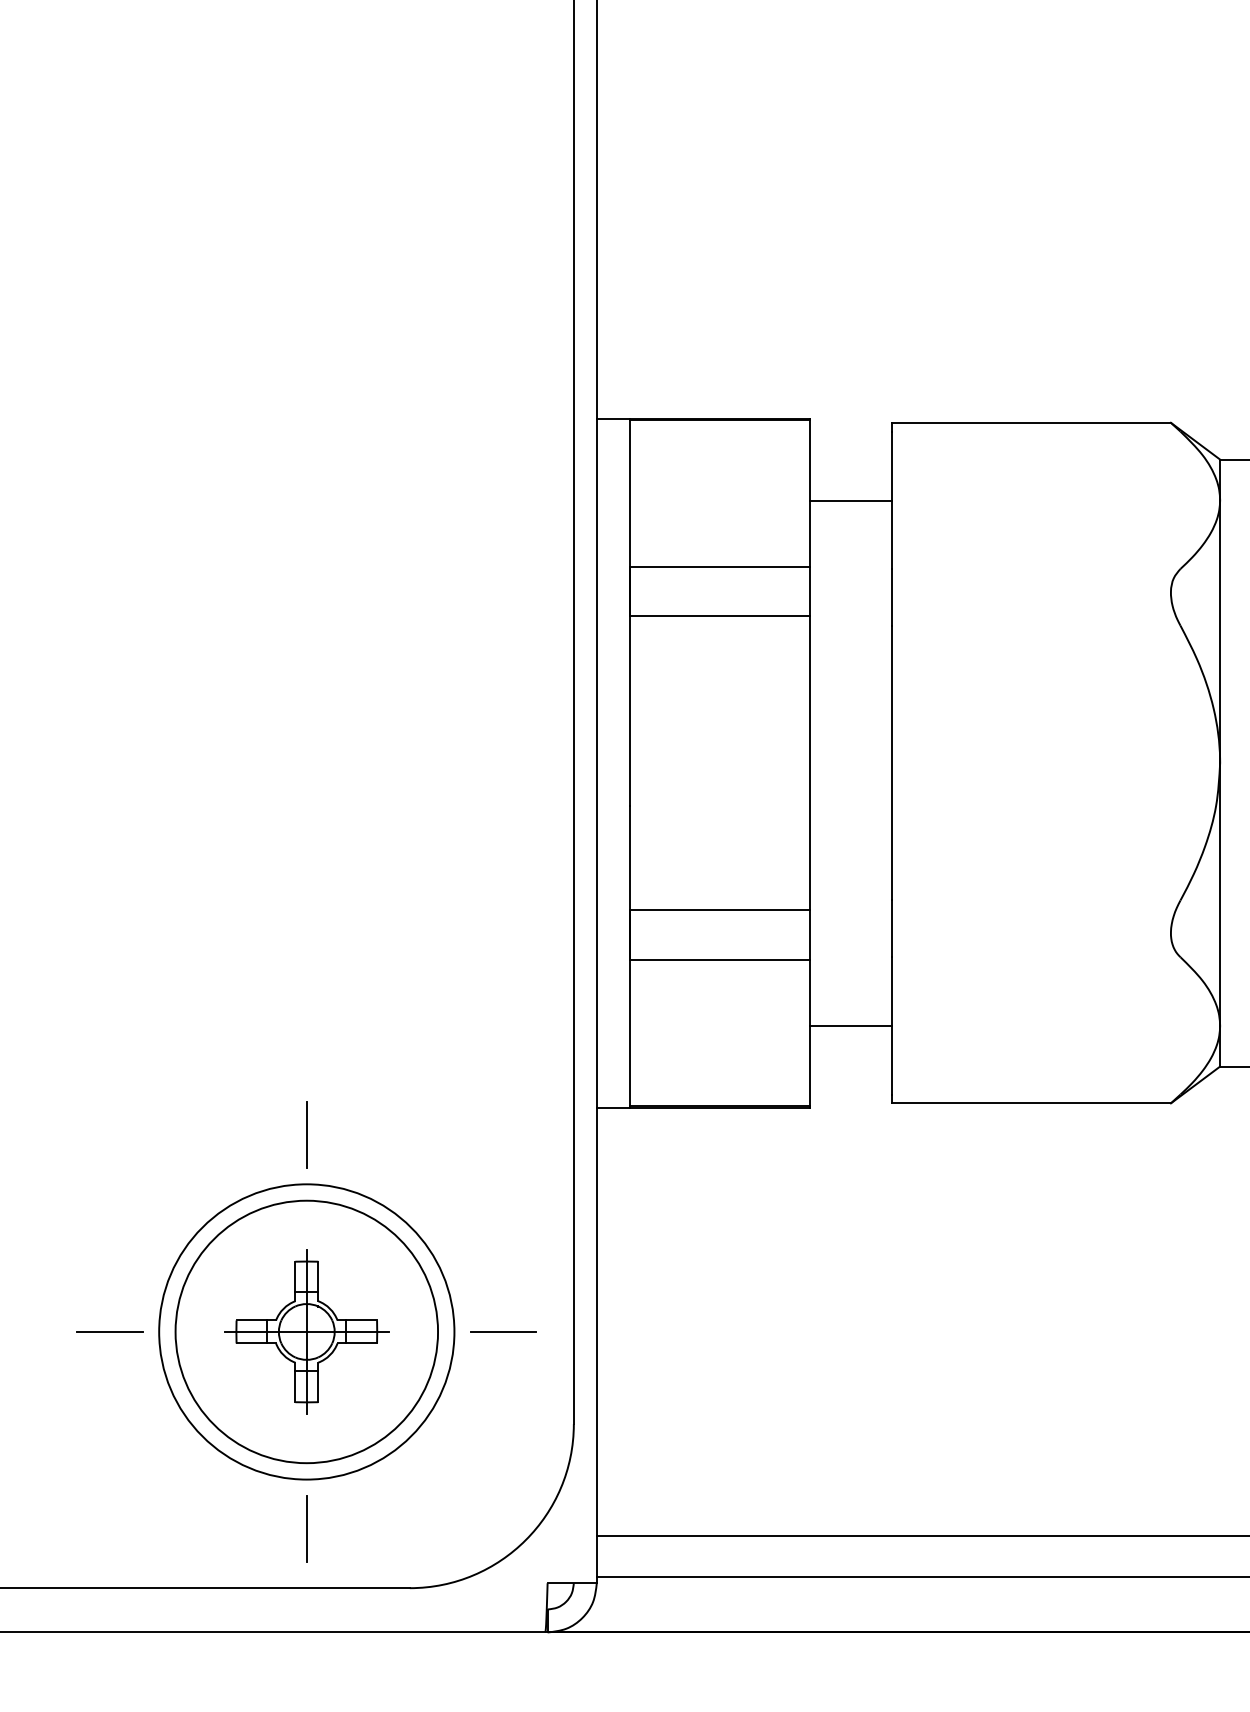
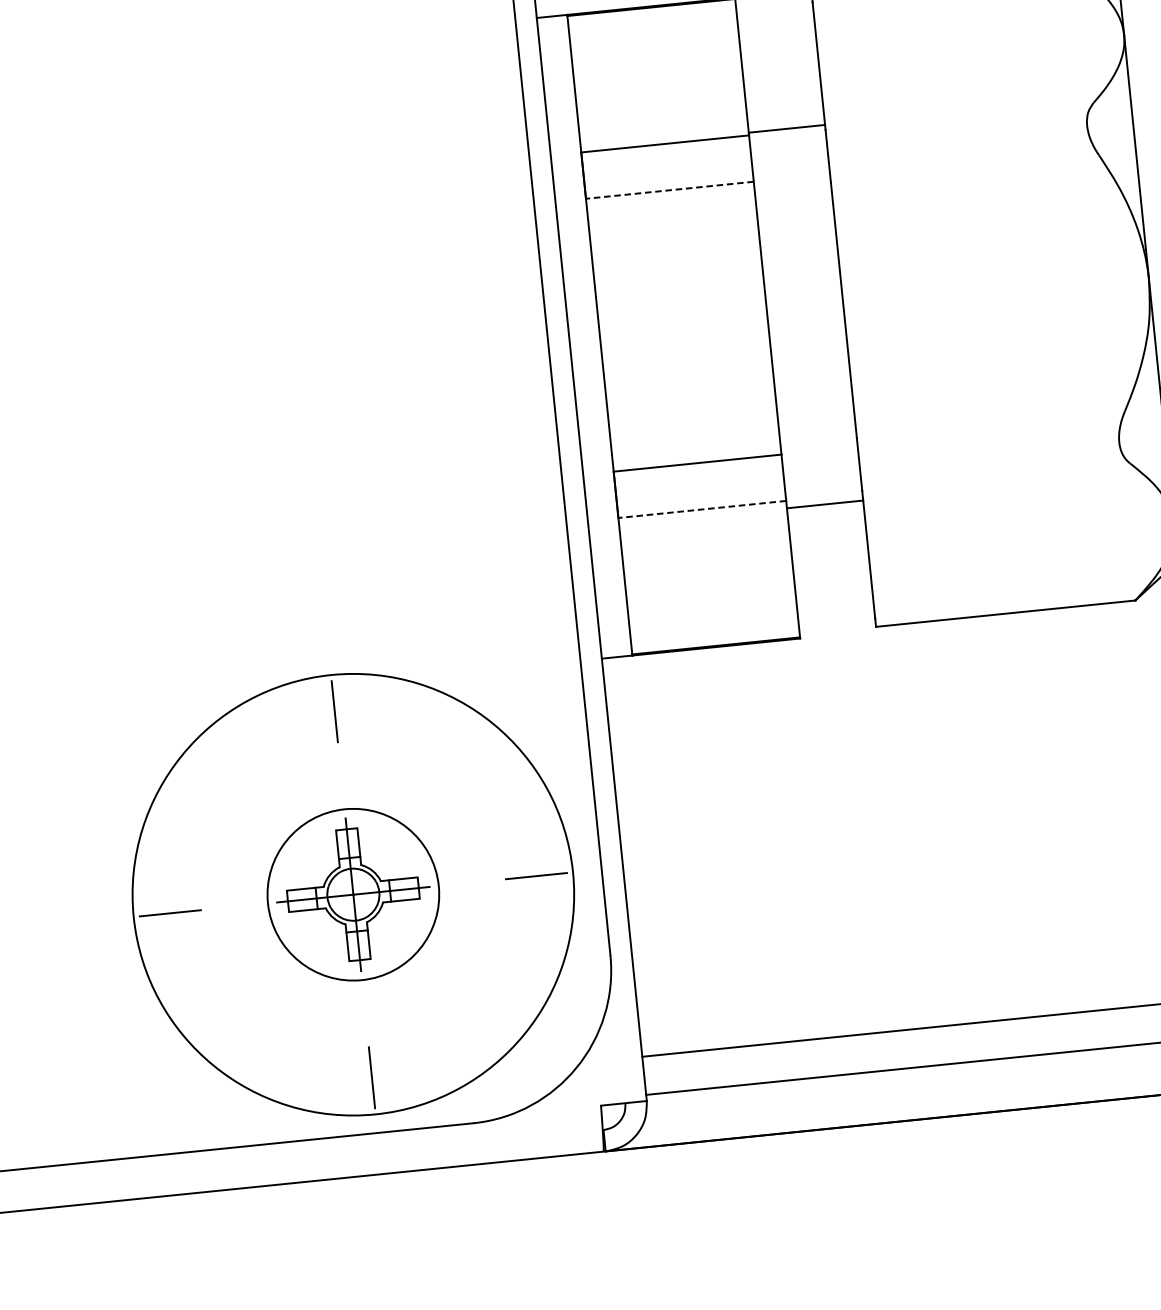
line: (851, 500) -> (787, 128), moved
line: (719, 616) -> (669, 190), solid -> dashed
line: (719, 959) -> (701, 509), solid -> dashed
line: (851, 1025) -> (825, 504), moved
circle: (306, 1331) -> (353, 894), size x0.7
circle: (306, 1331) -> (353, 894), size x1.6

